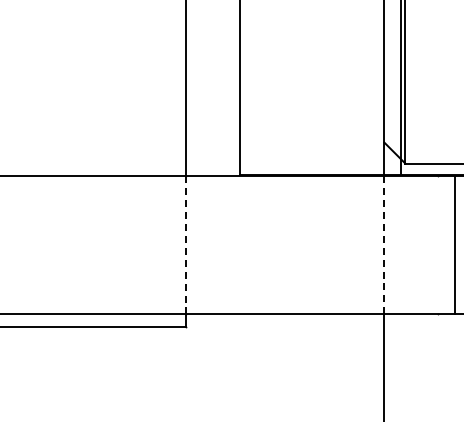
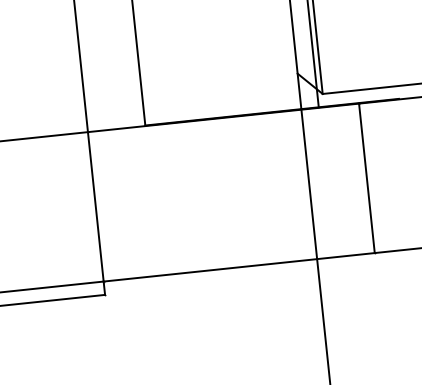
line: (186, 244) -> (95, 206), dashed -> solid
line: (454, 244) -> (366, 177), moved
line: (384, 245) -> (309, 184), dashed -> solid

